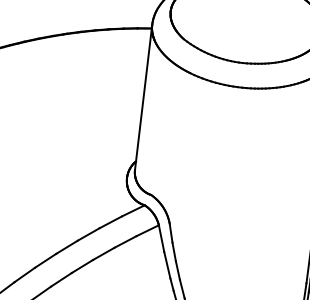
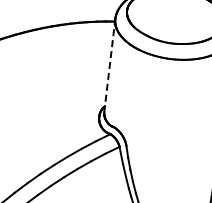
line: (143, 99) -> (109, 66), solid -> dashed

